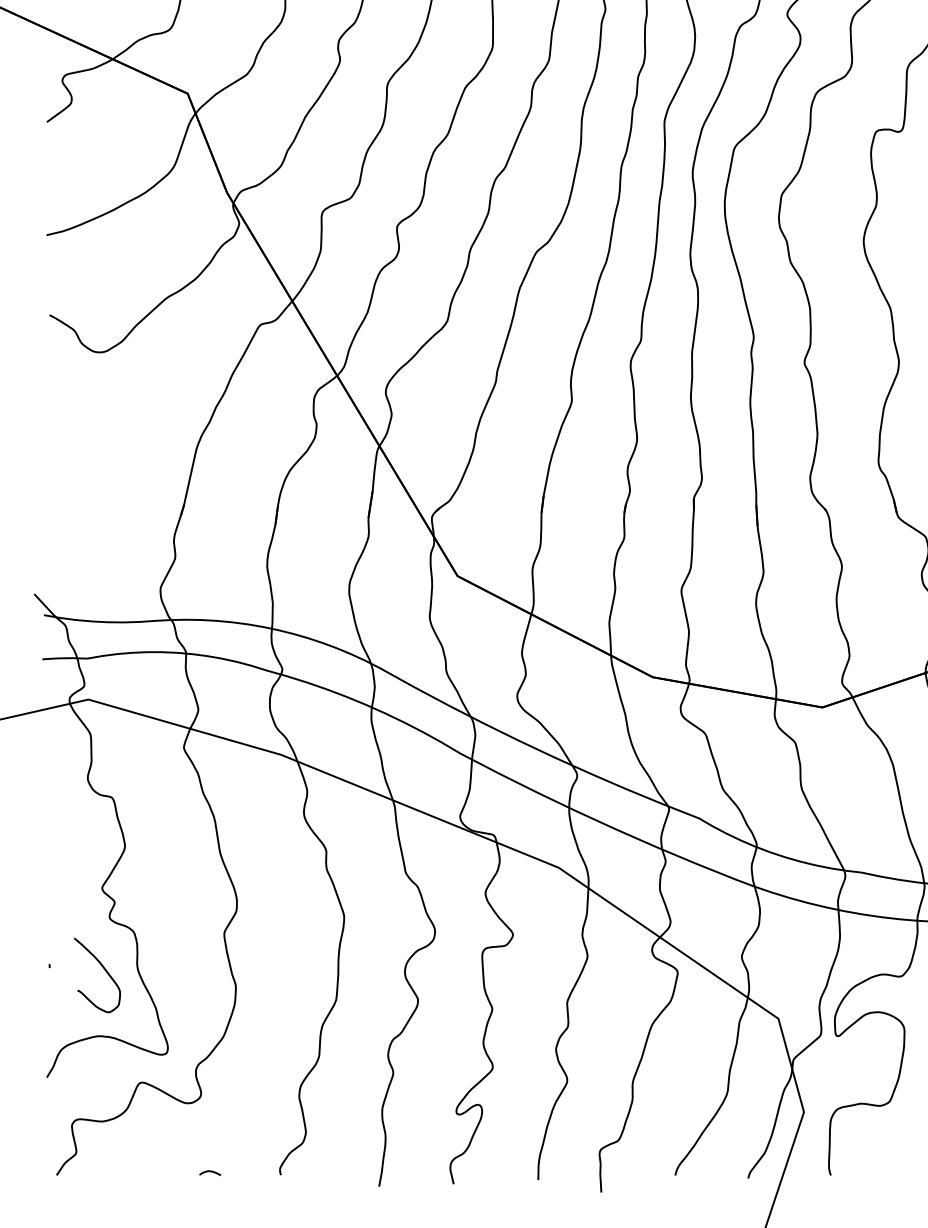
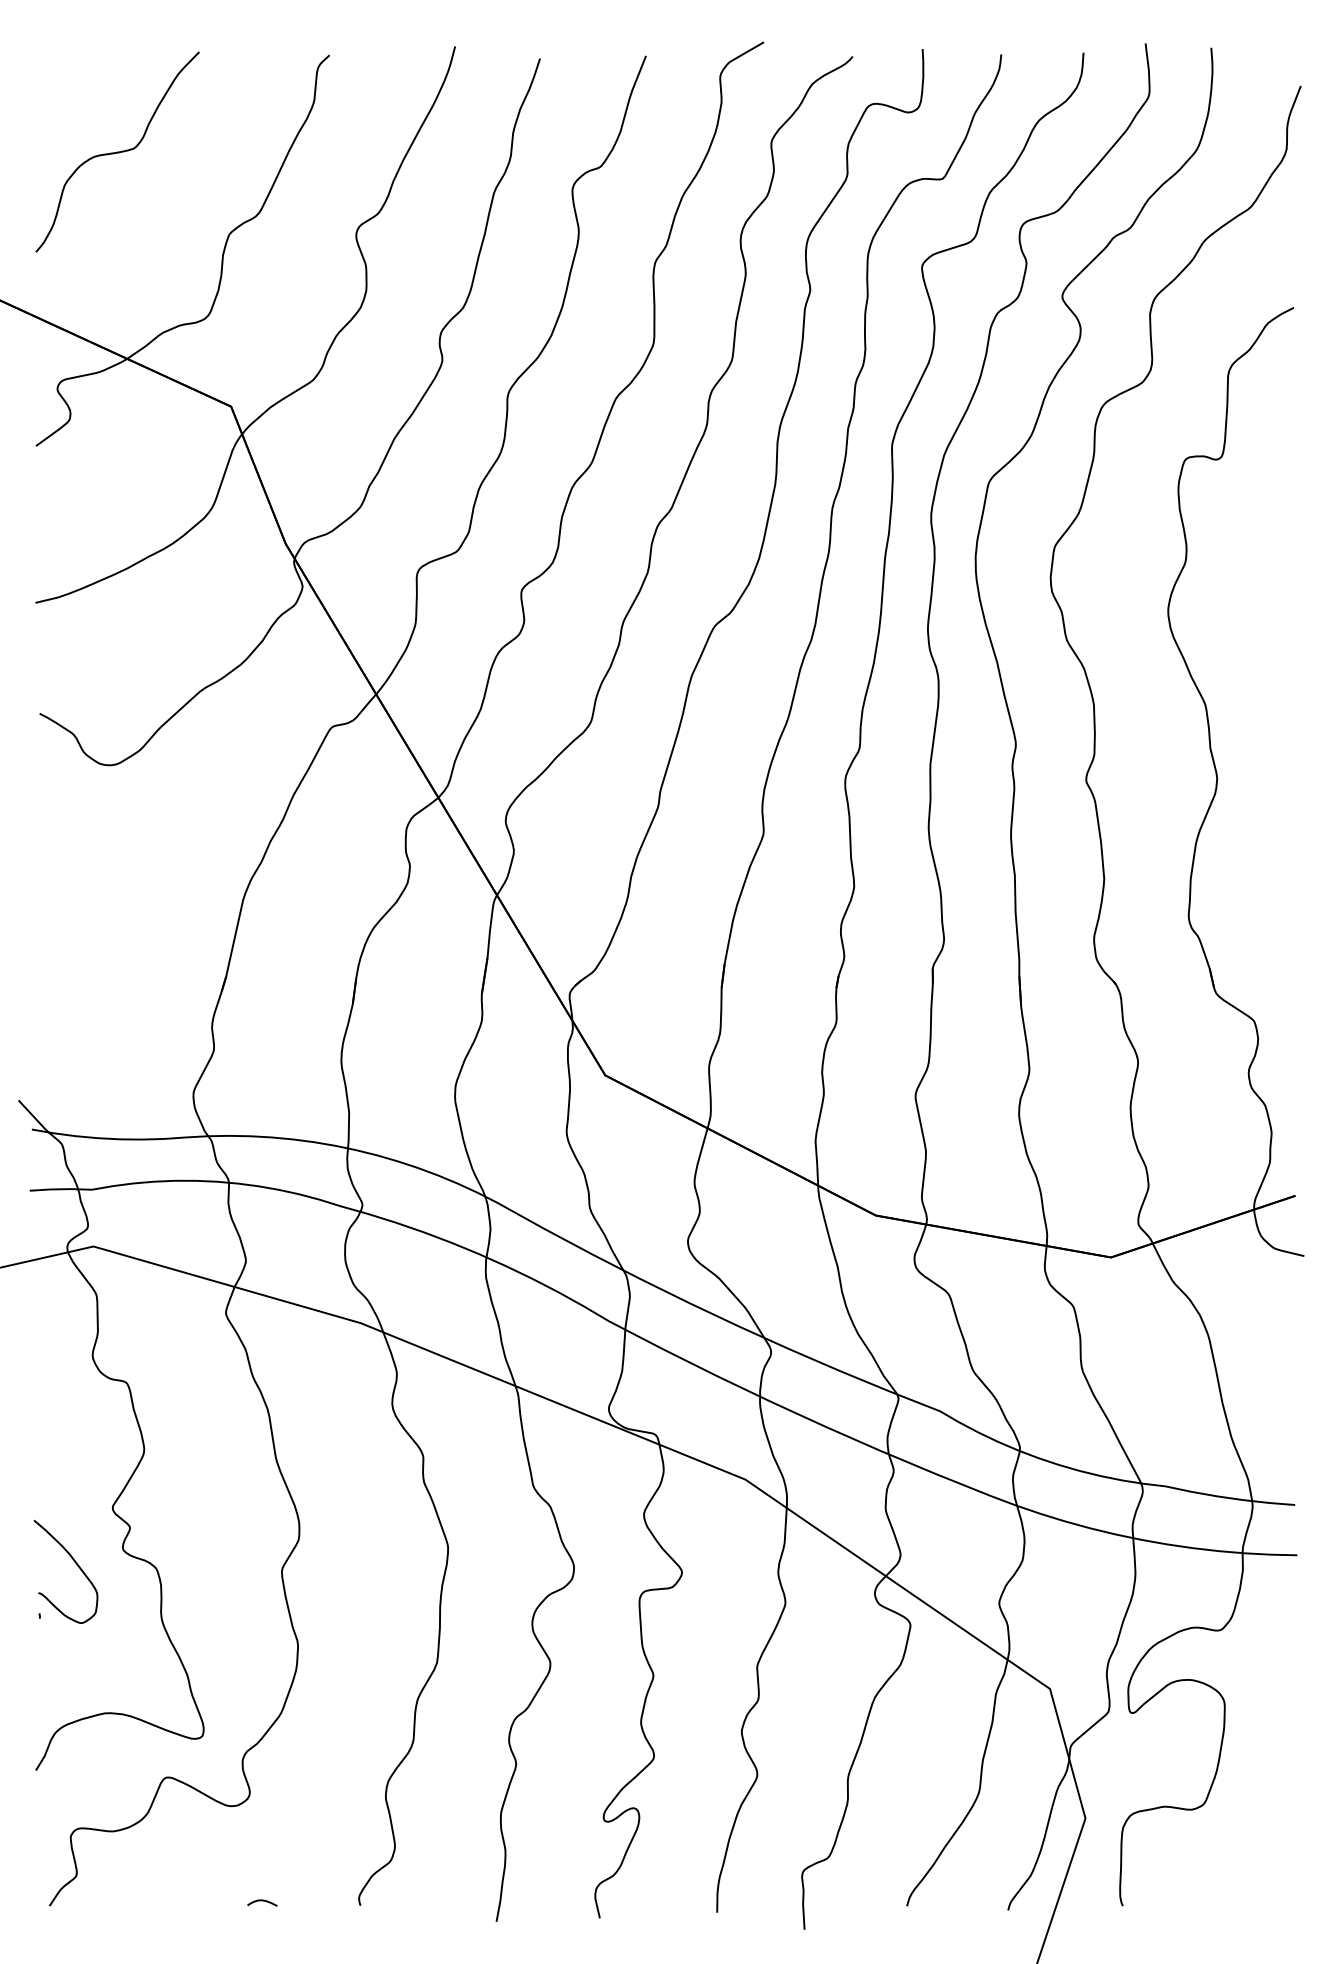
curve: (103, 968) -> (74, 1562), moved

